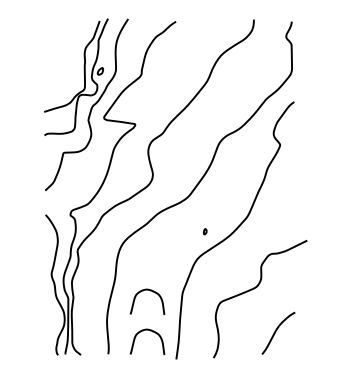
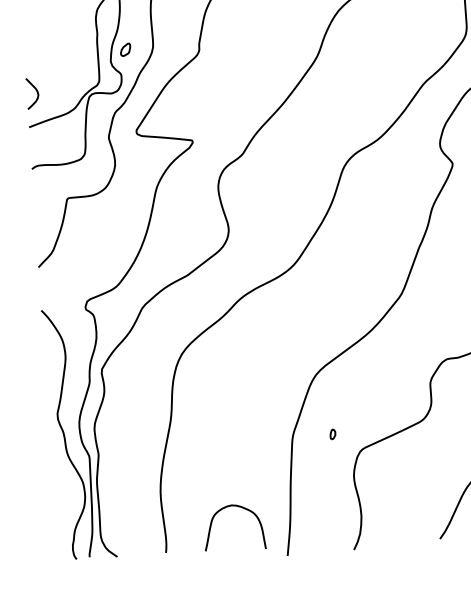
curve: (49, 93) -> (36, 93), added
part: (205, 231) -> (333, 433), moved
curve: (150, 291) -> (235, 437), removed

